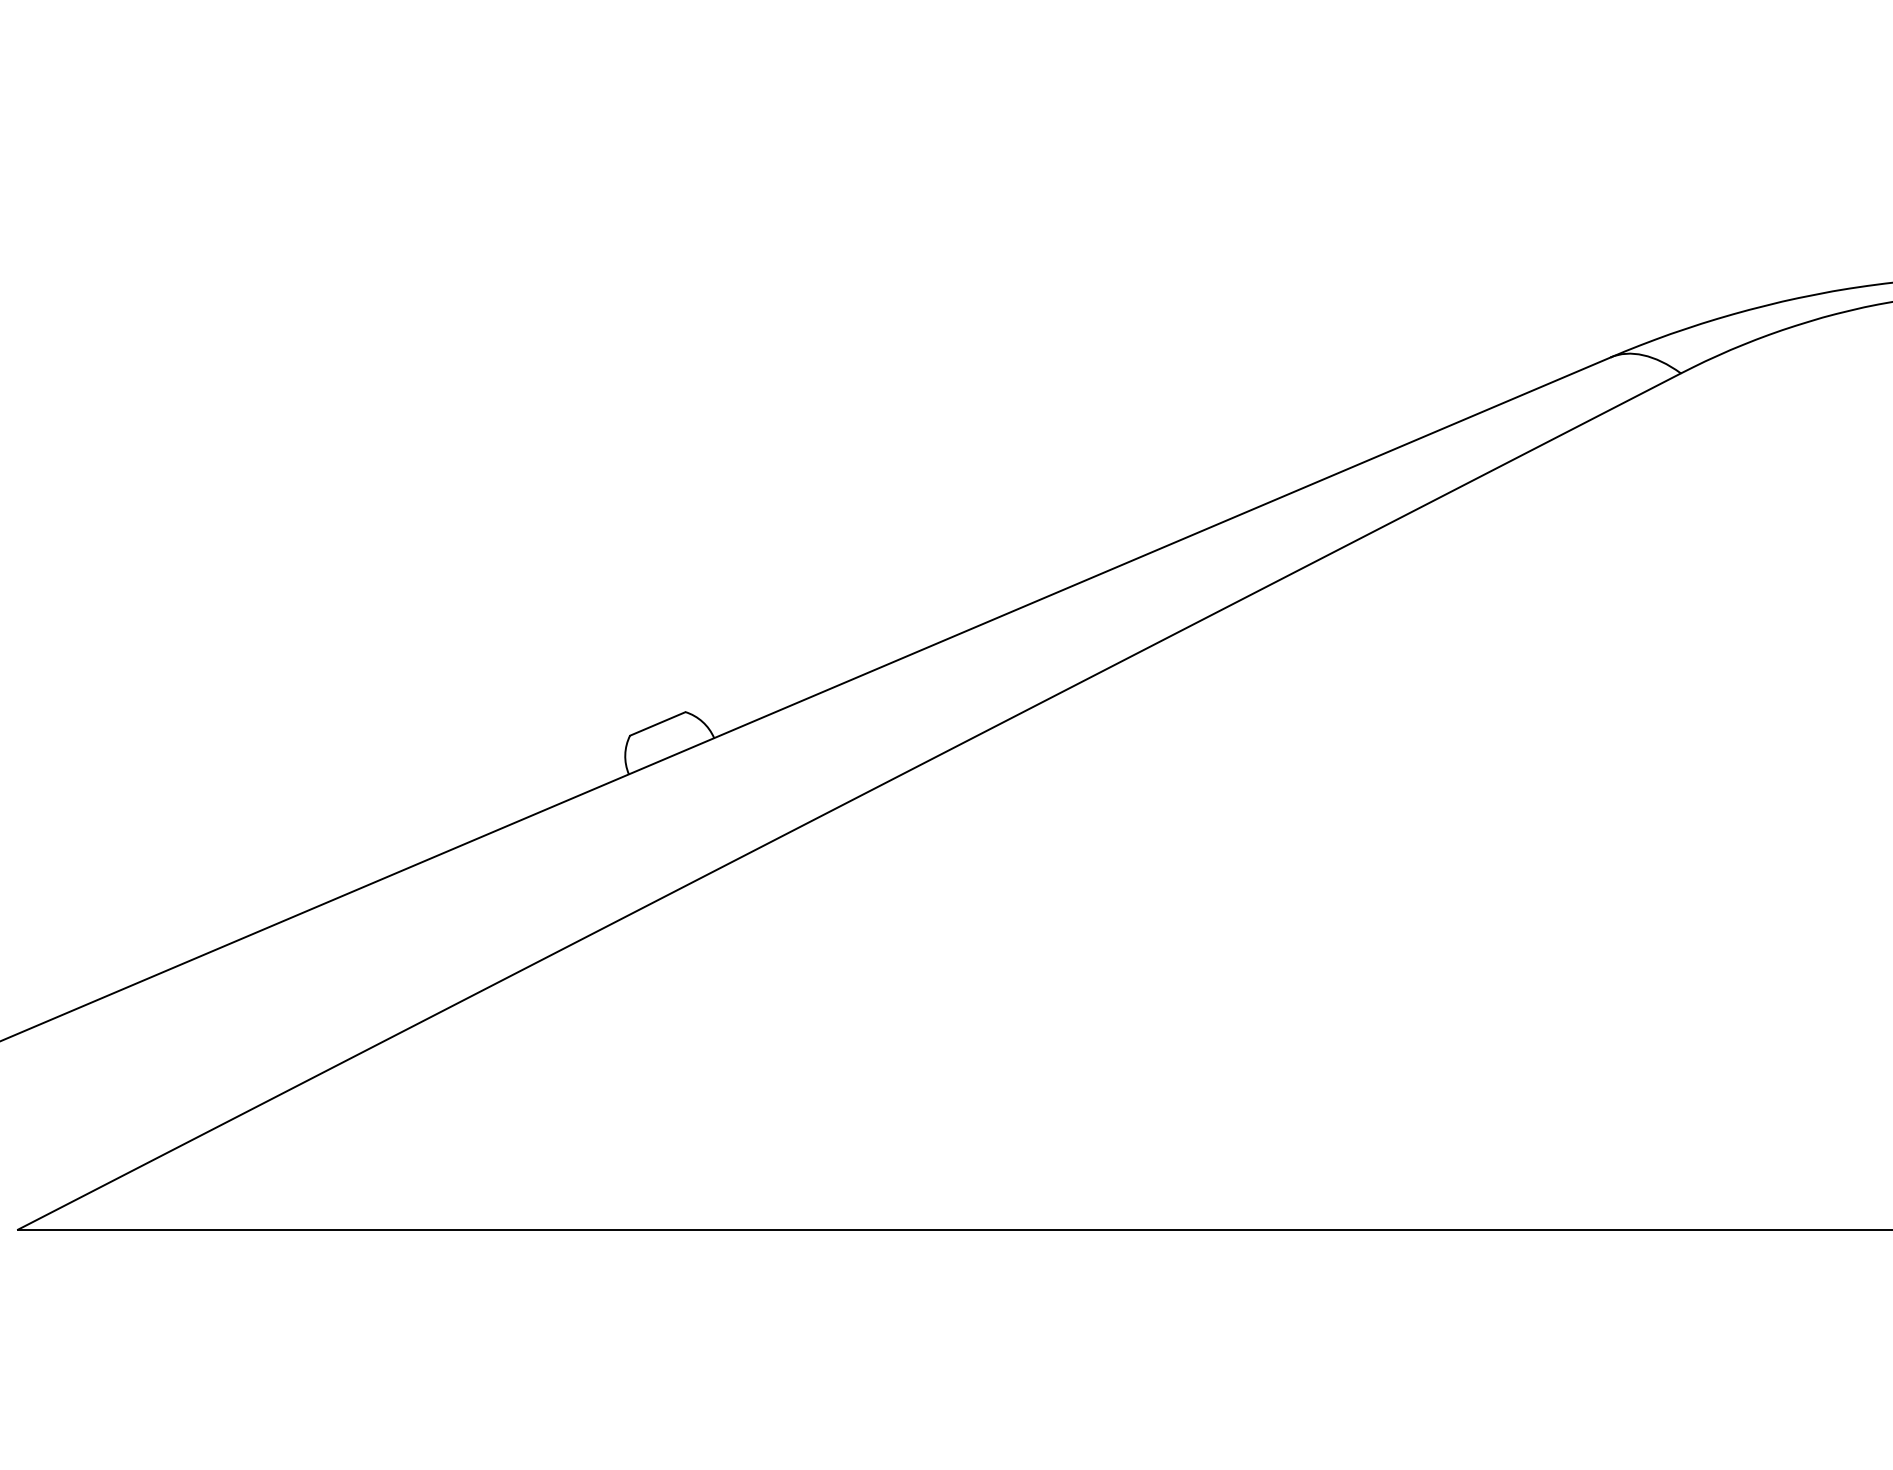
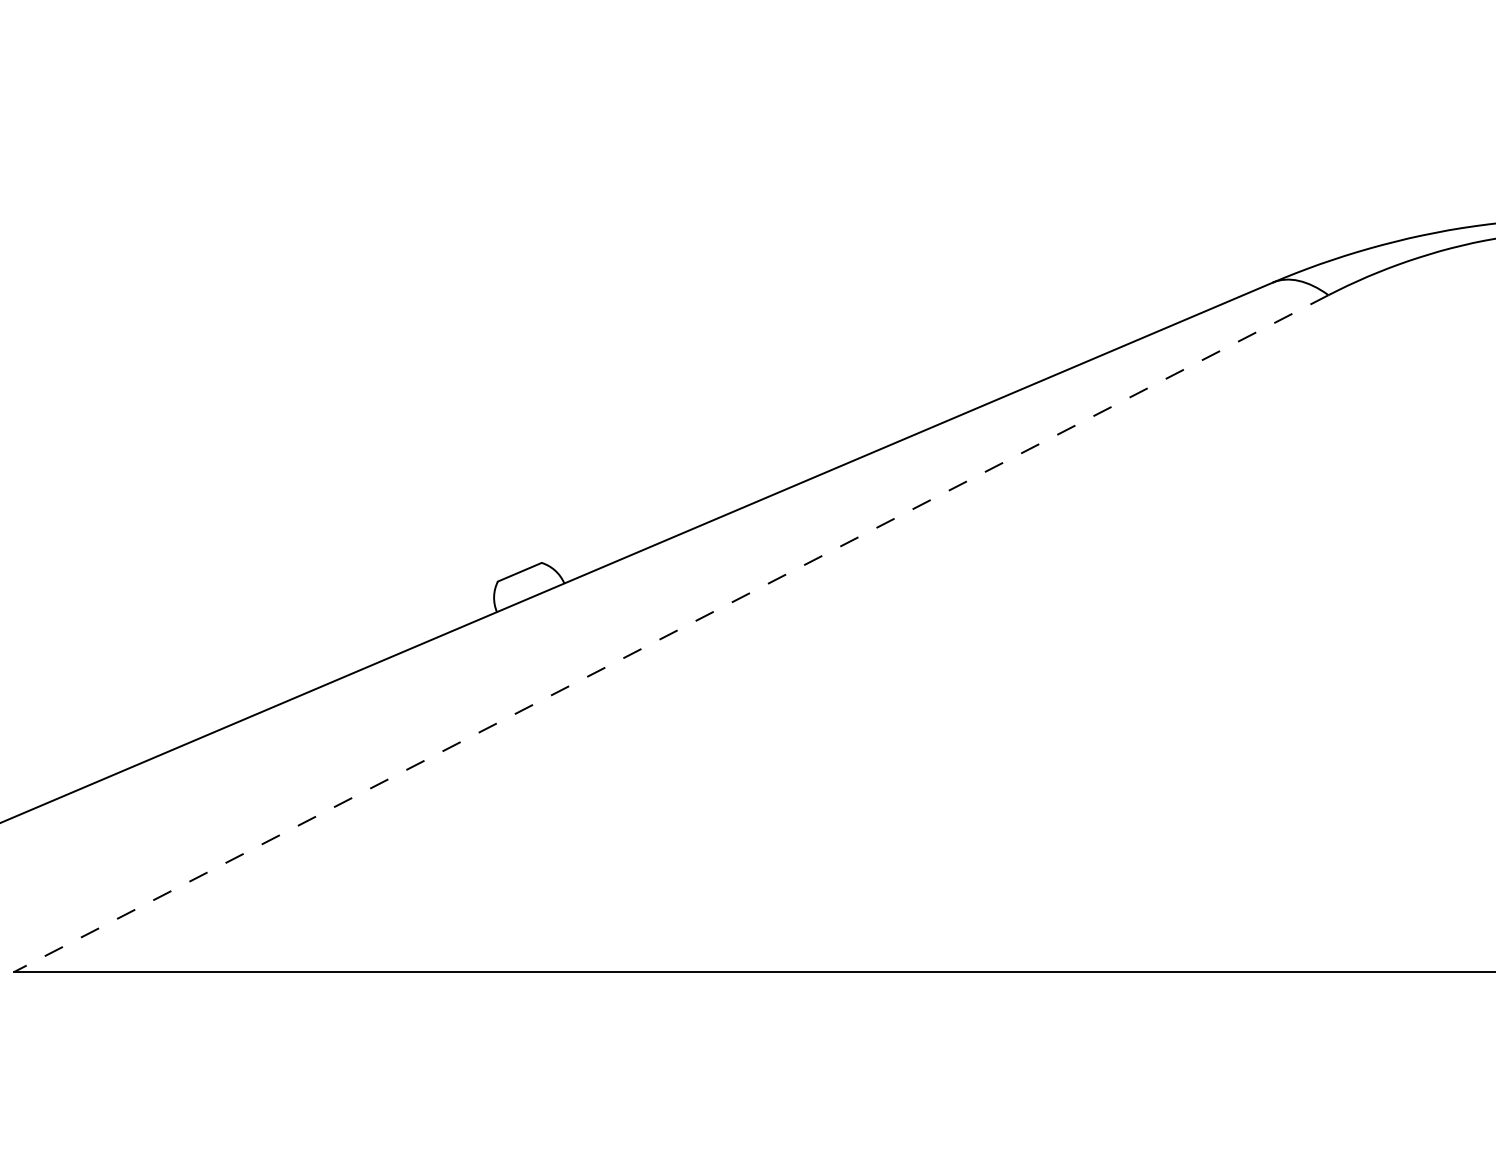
line: (849, 801) -> (671, 633), solid -> dashed

